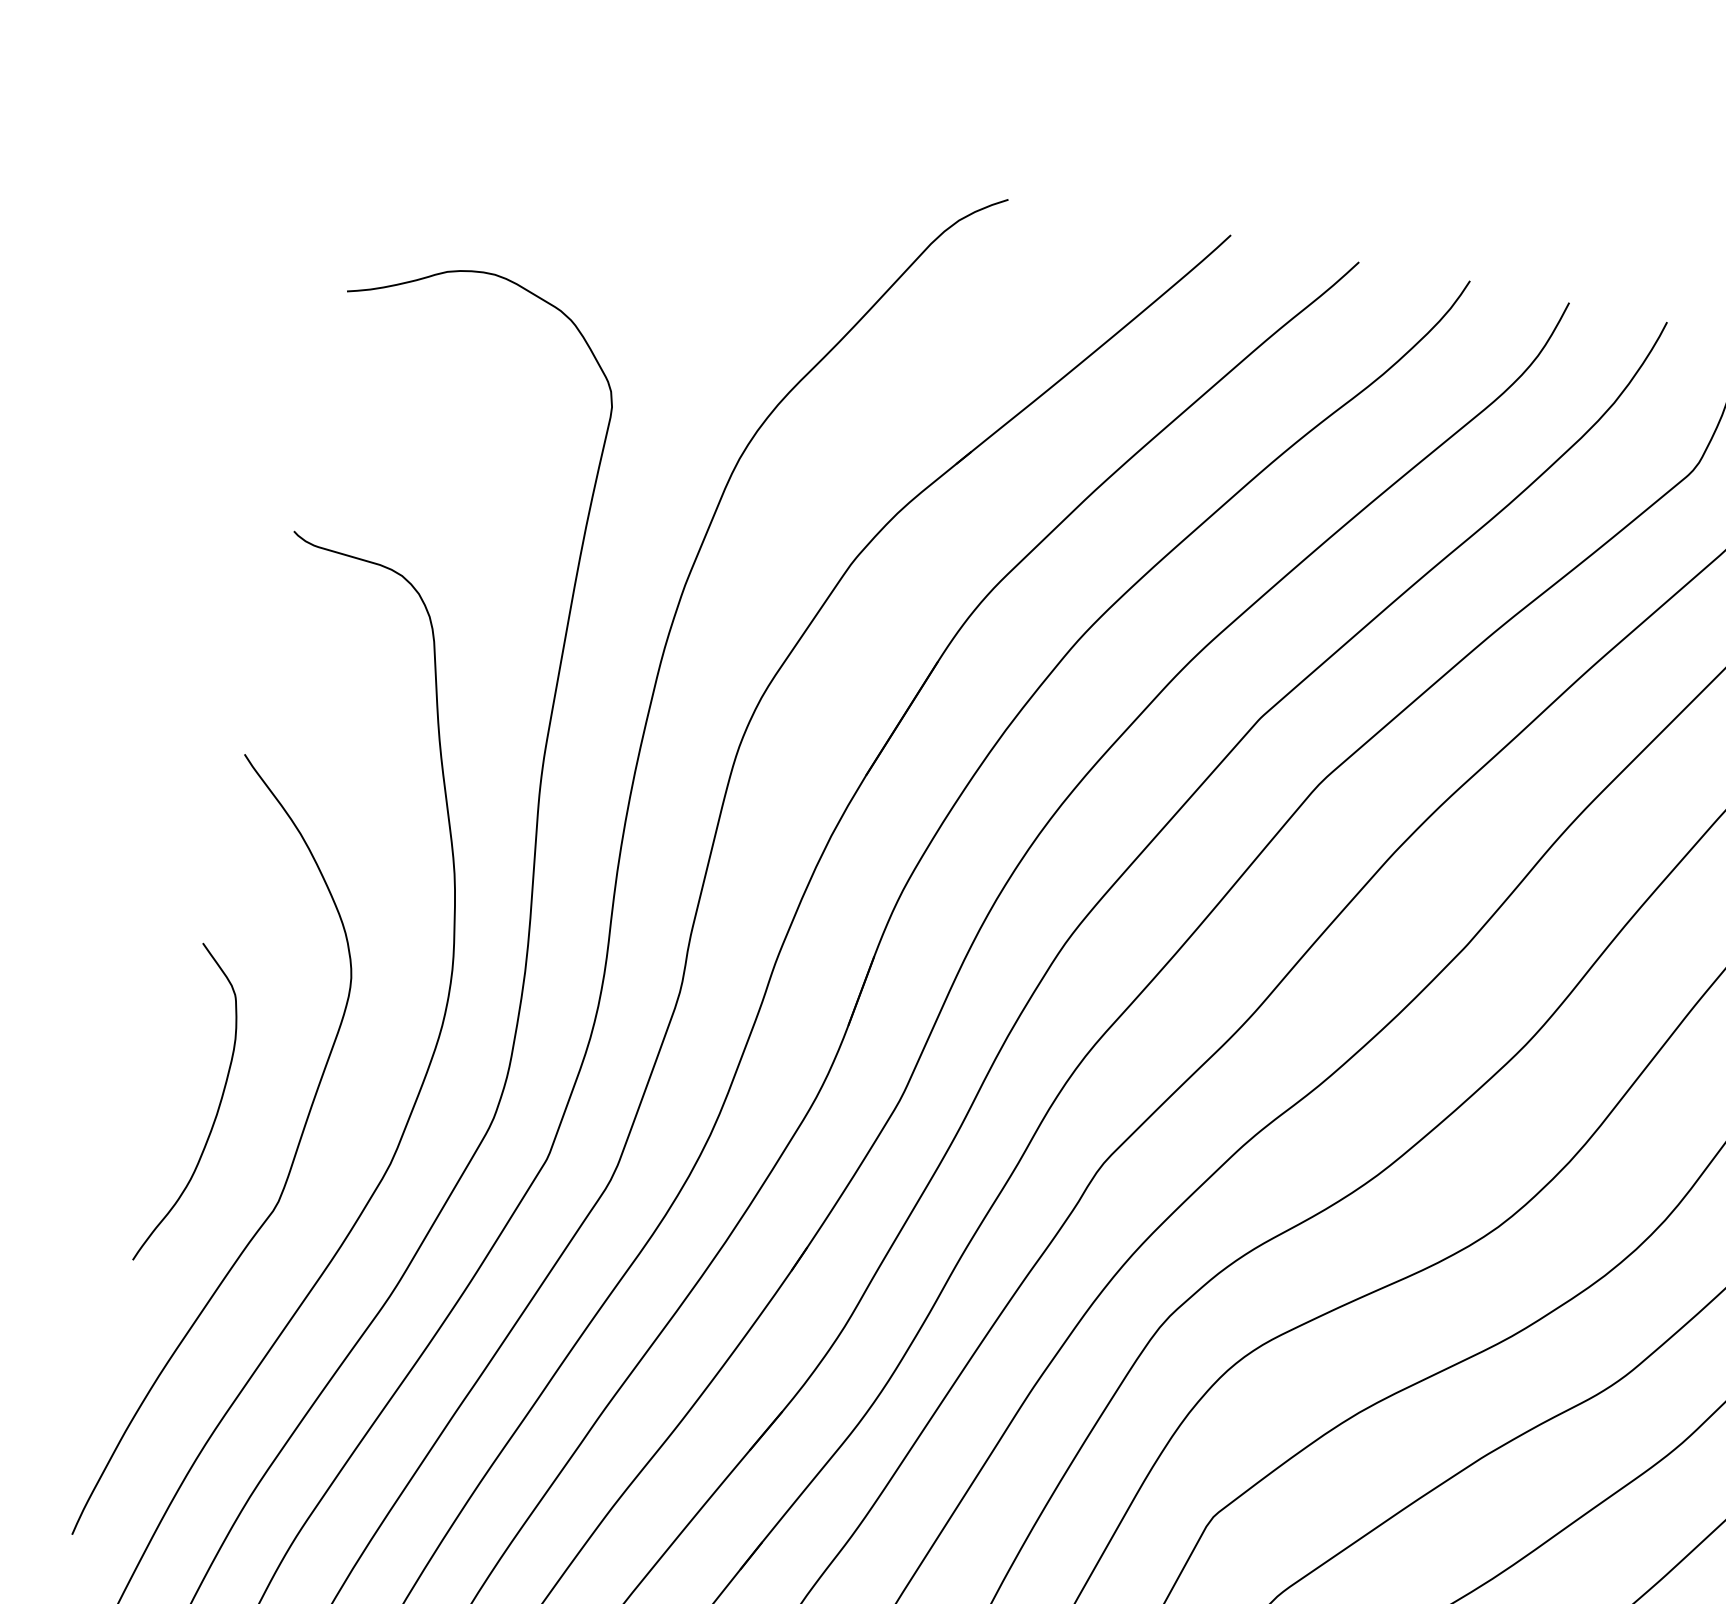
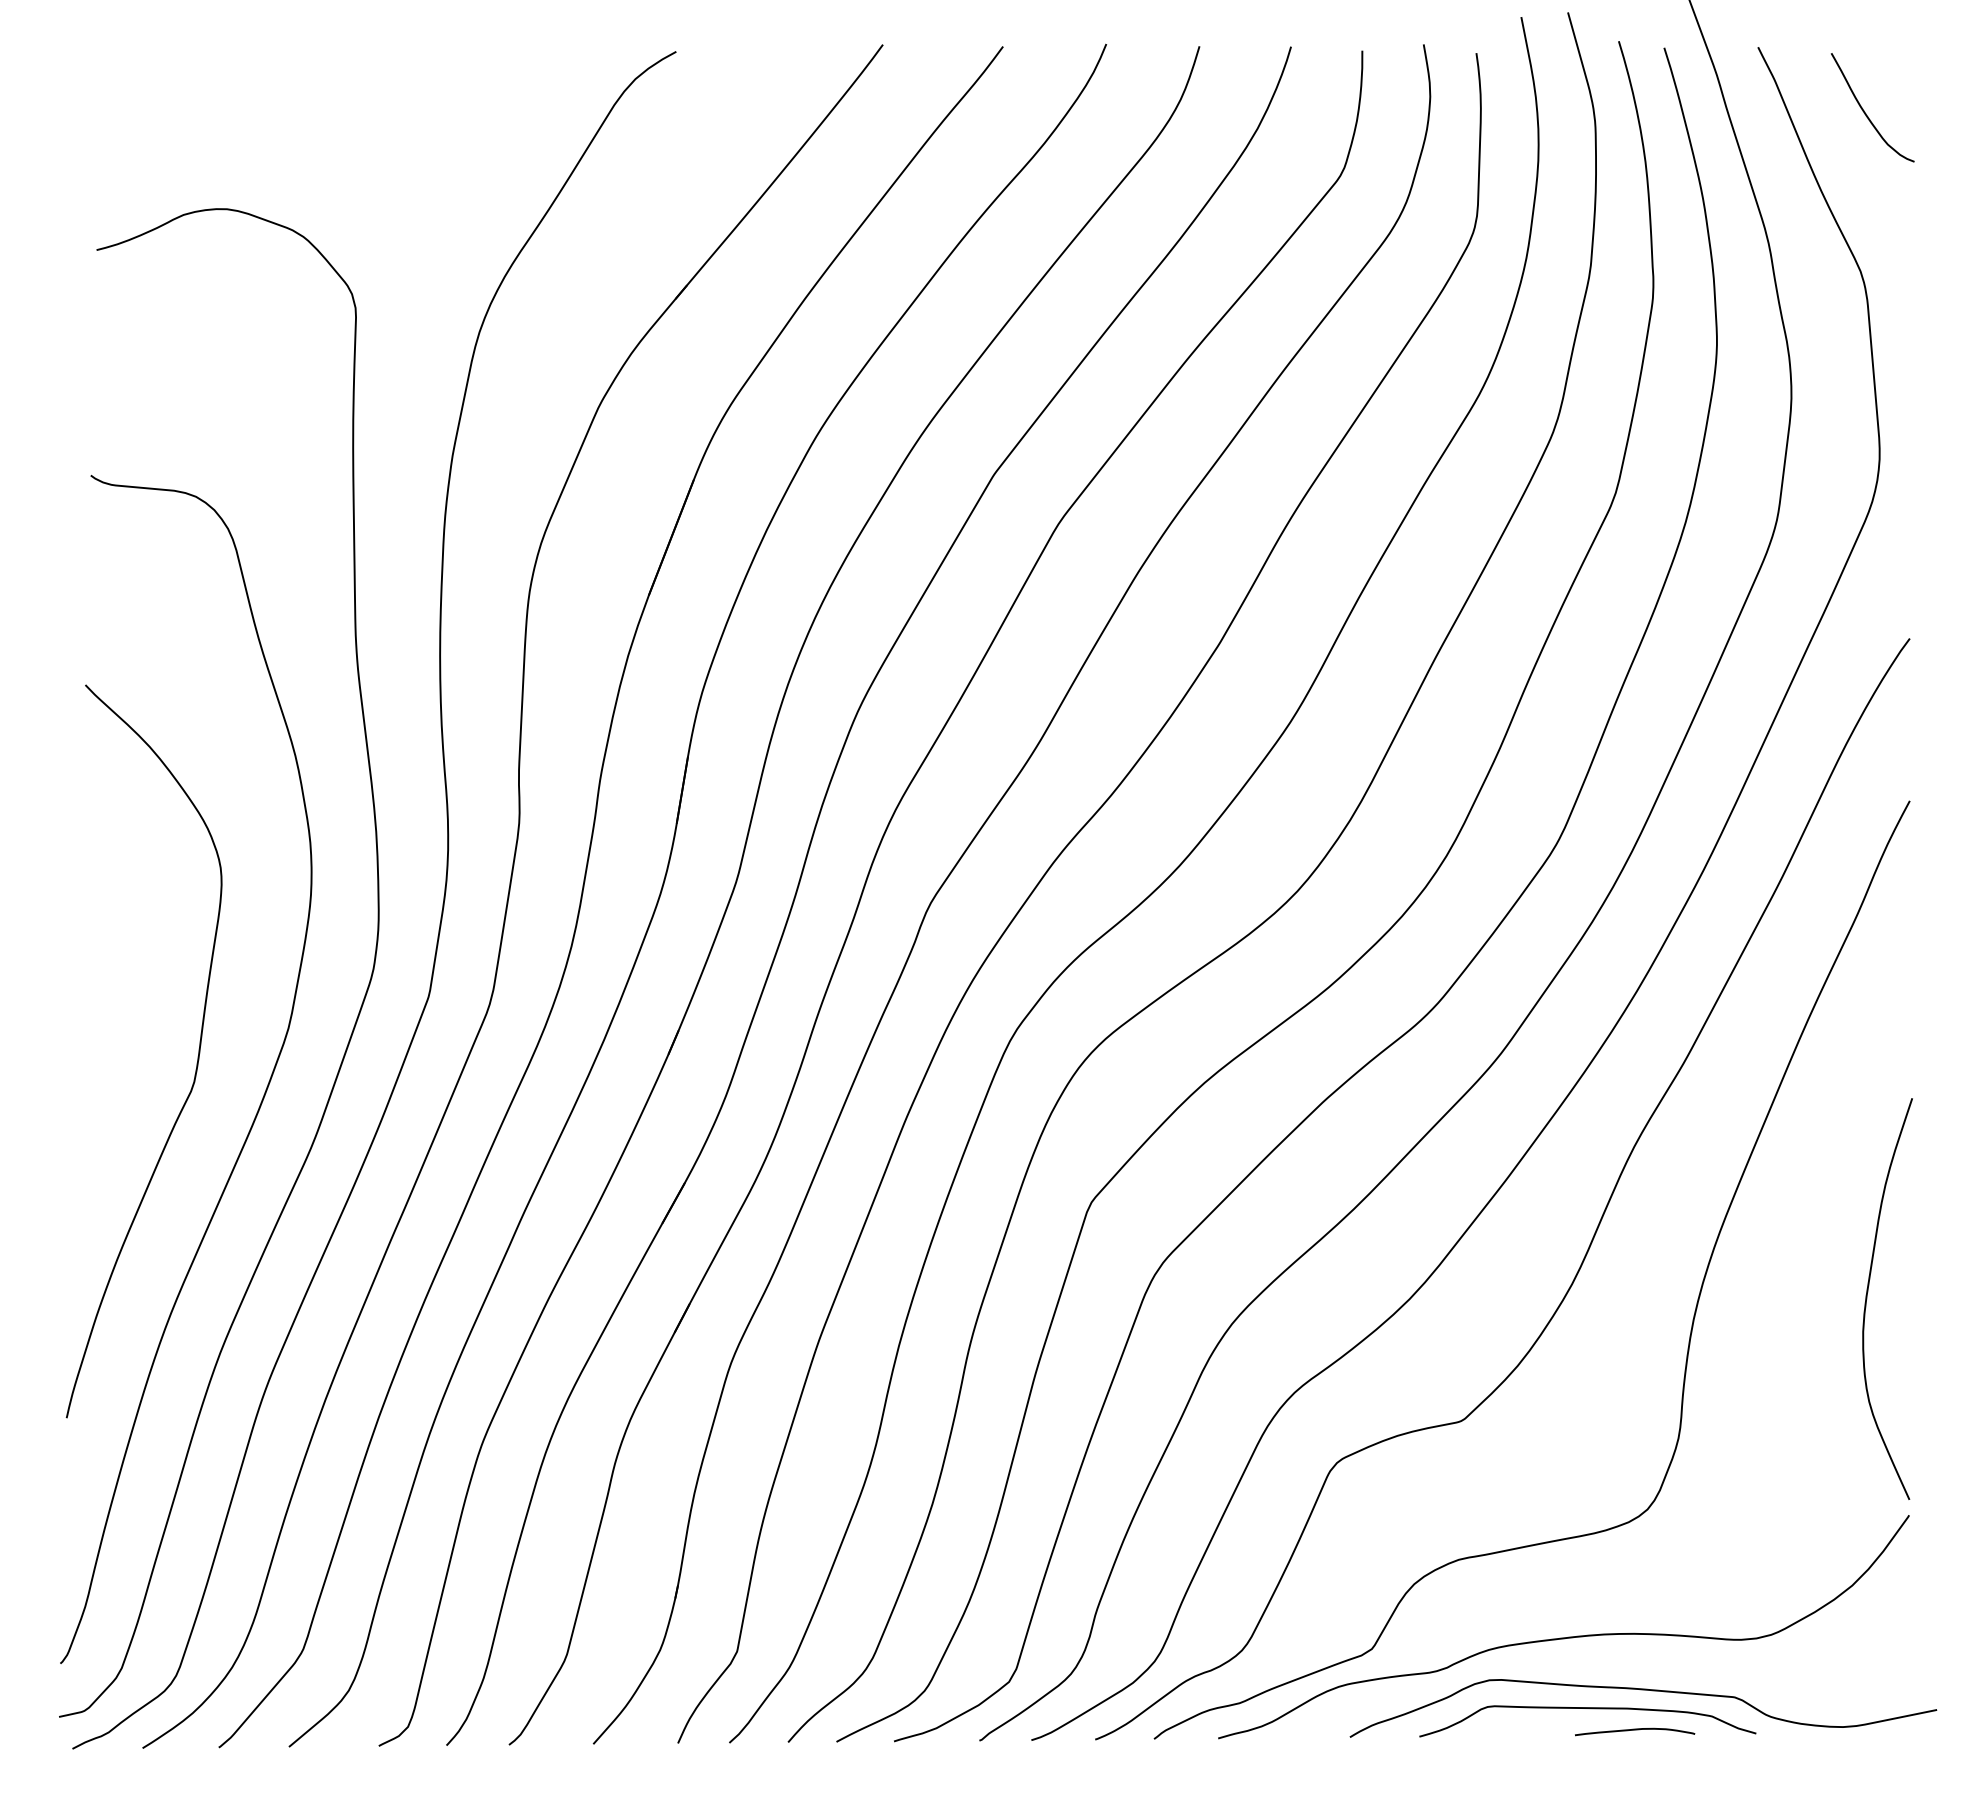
curve: (216, 1112) -> (122, 1012), removed

